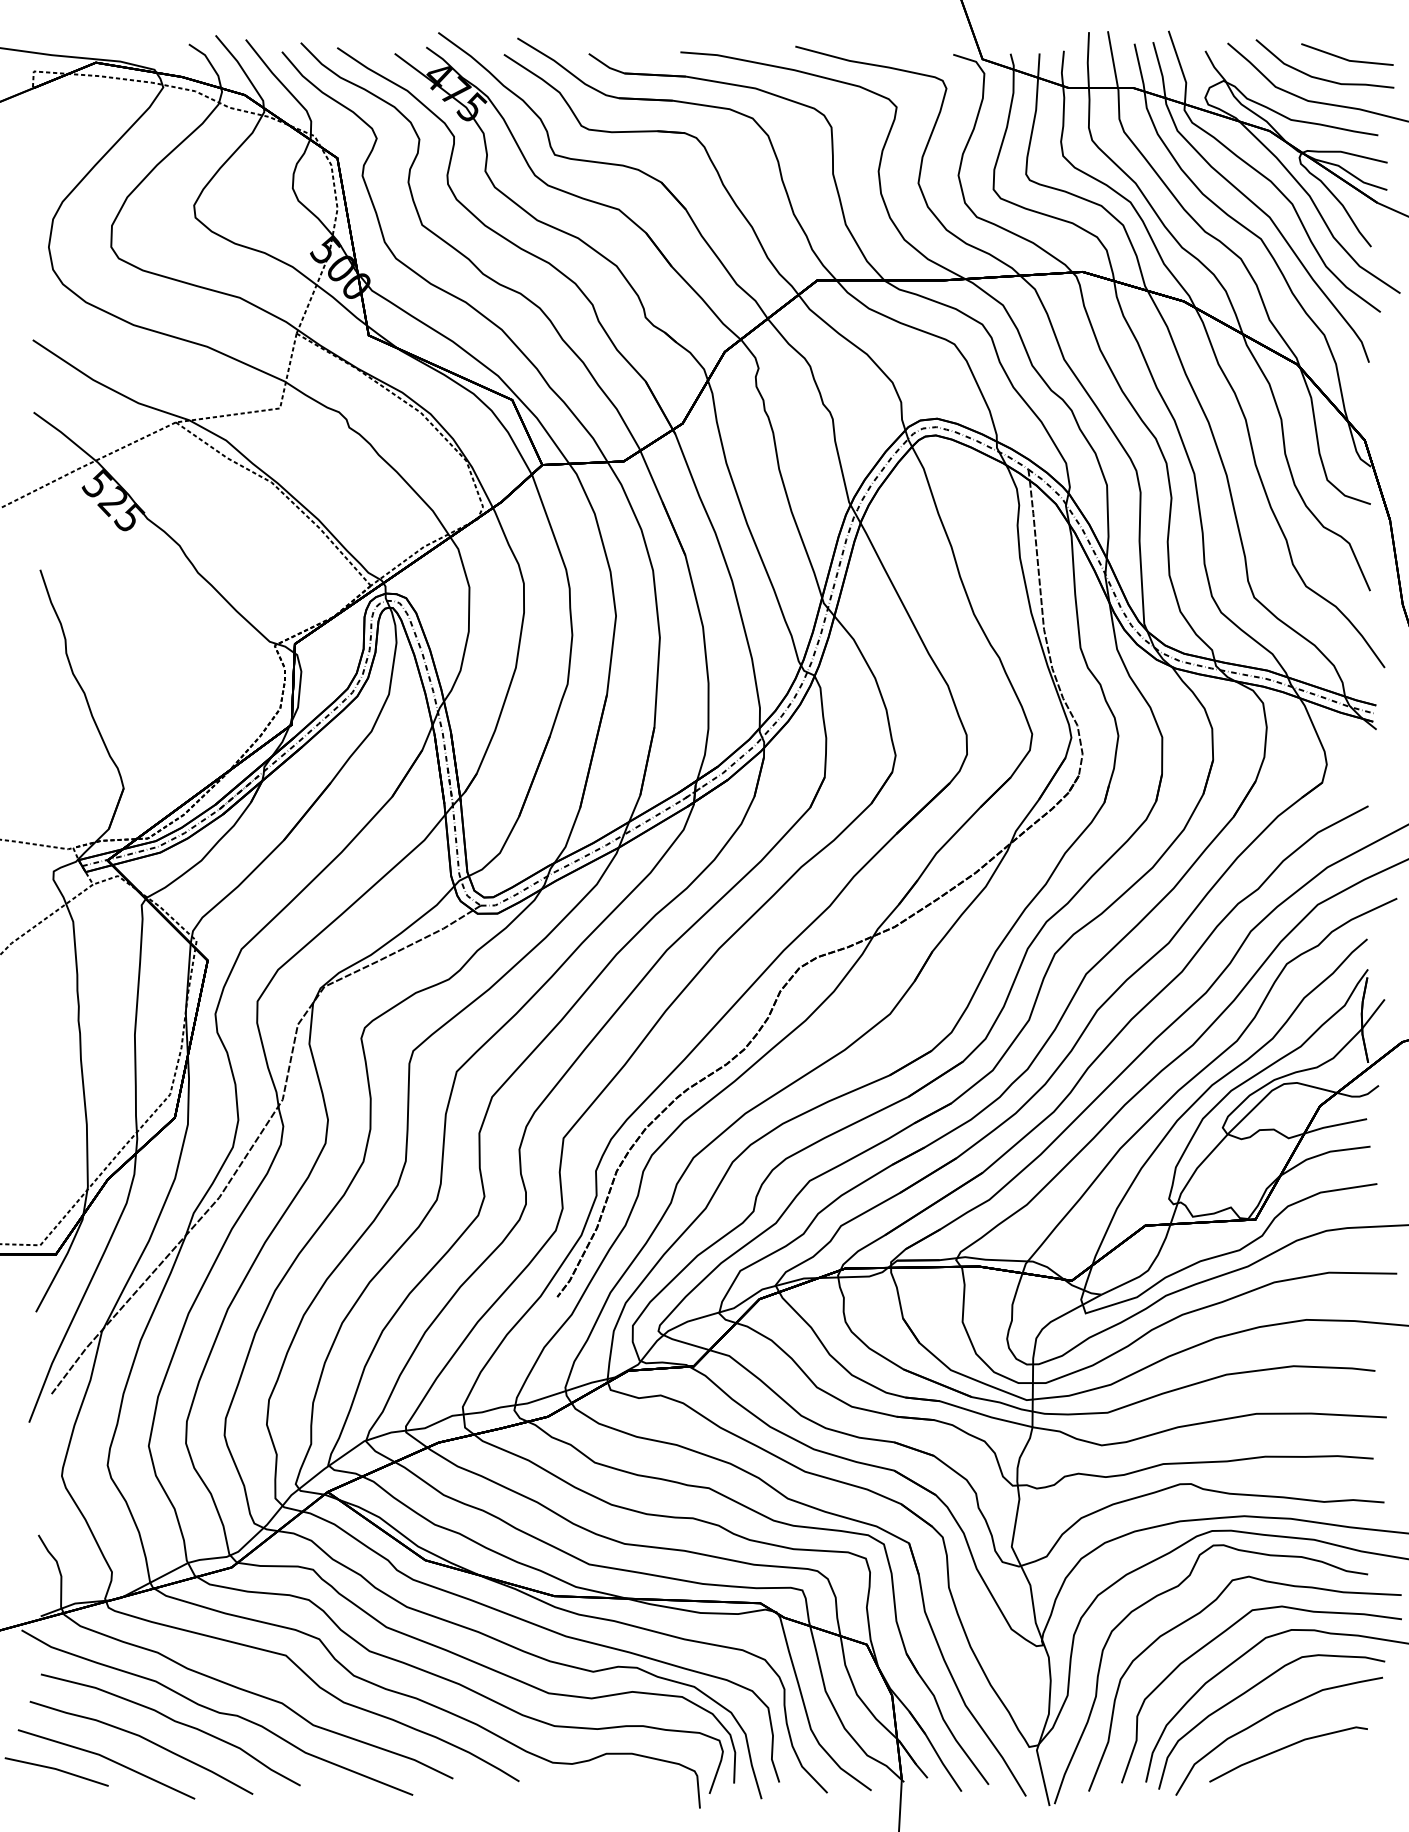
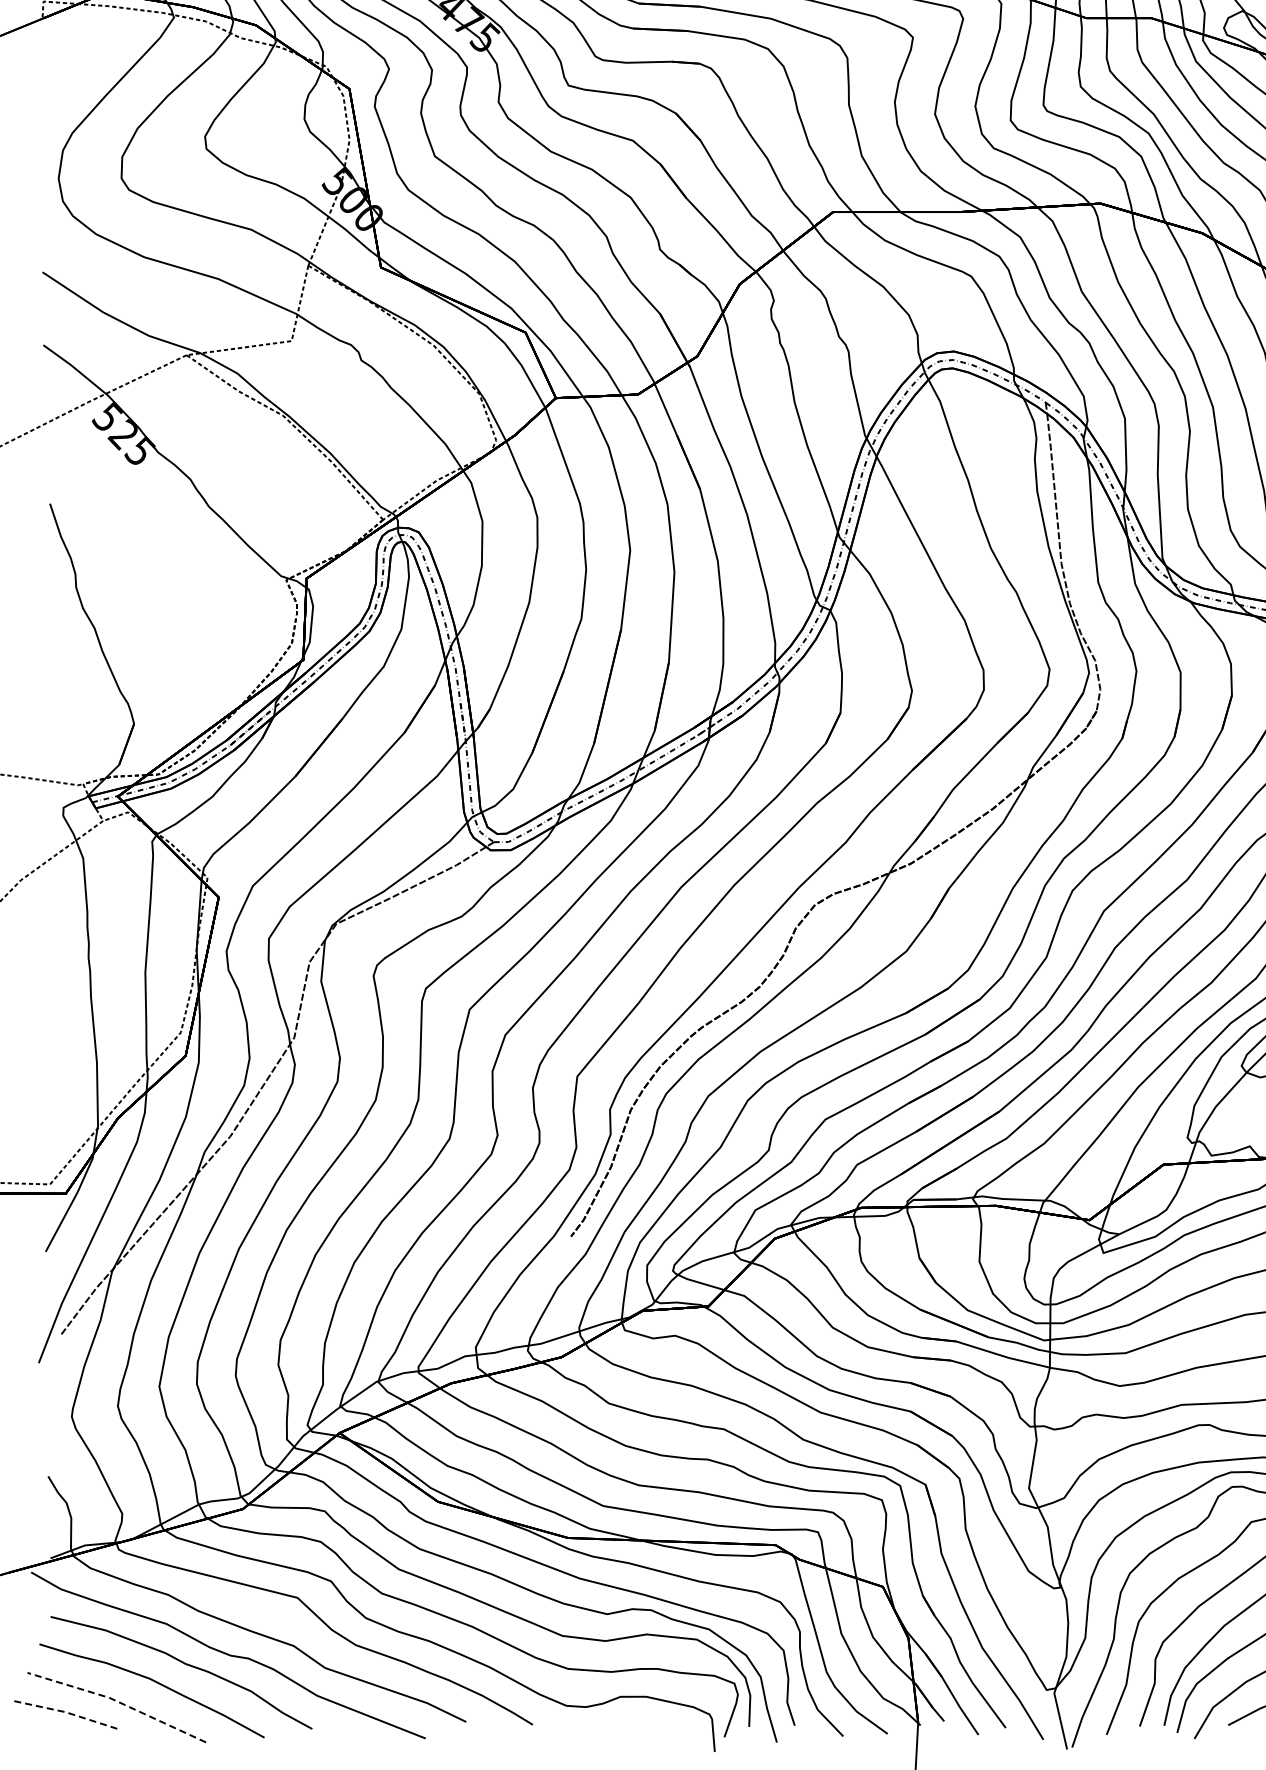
line: (108, 1758) -> (118, 1701), solid -> dashed
line: (57, 1769) -> (67, 1712), solid -> dashed

